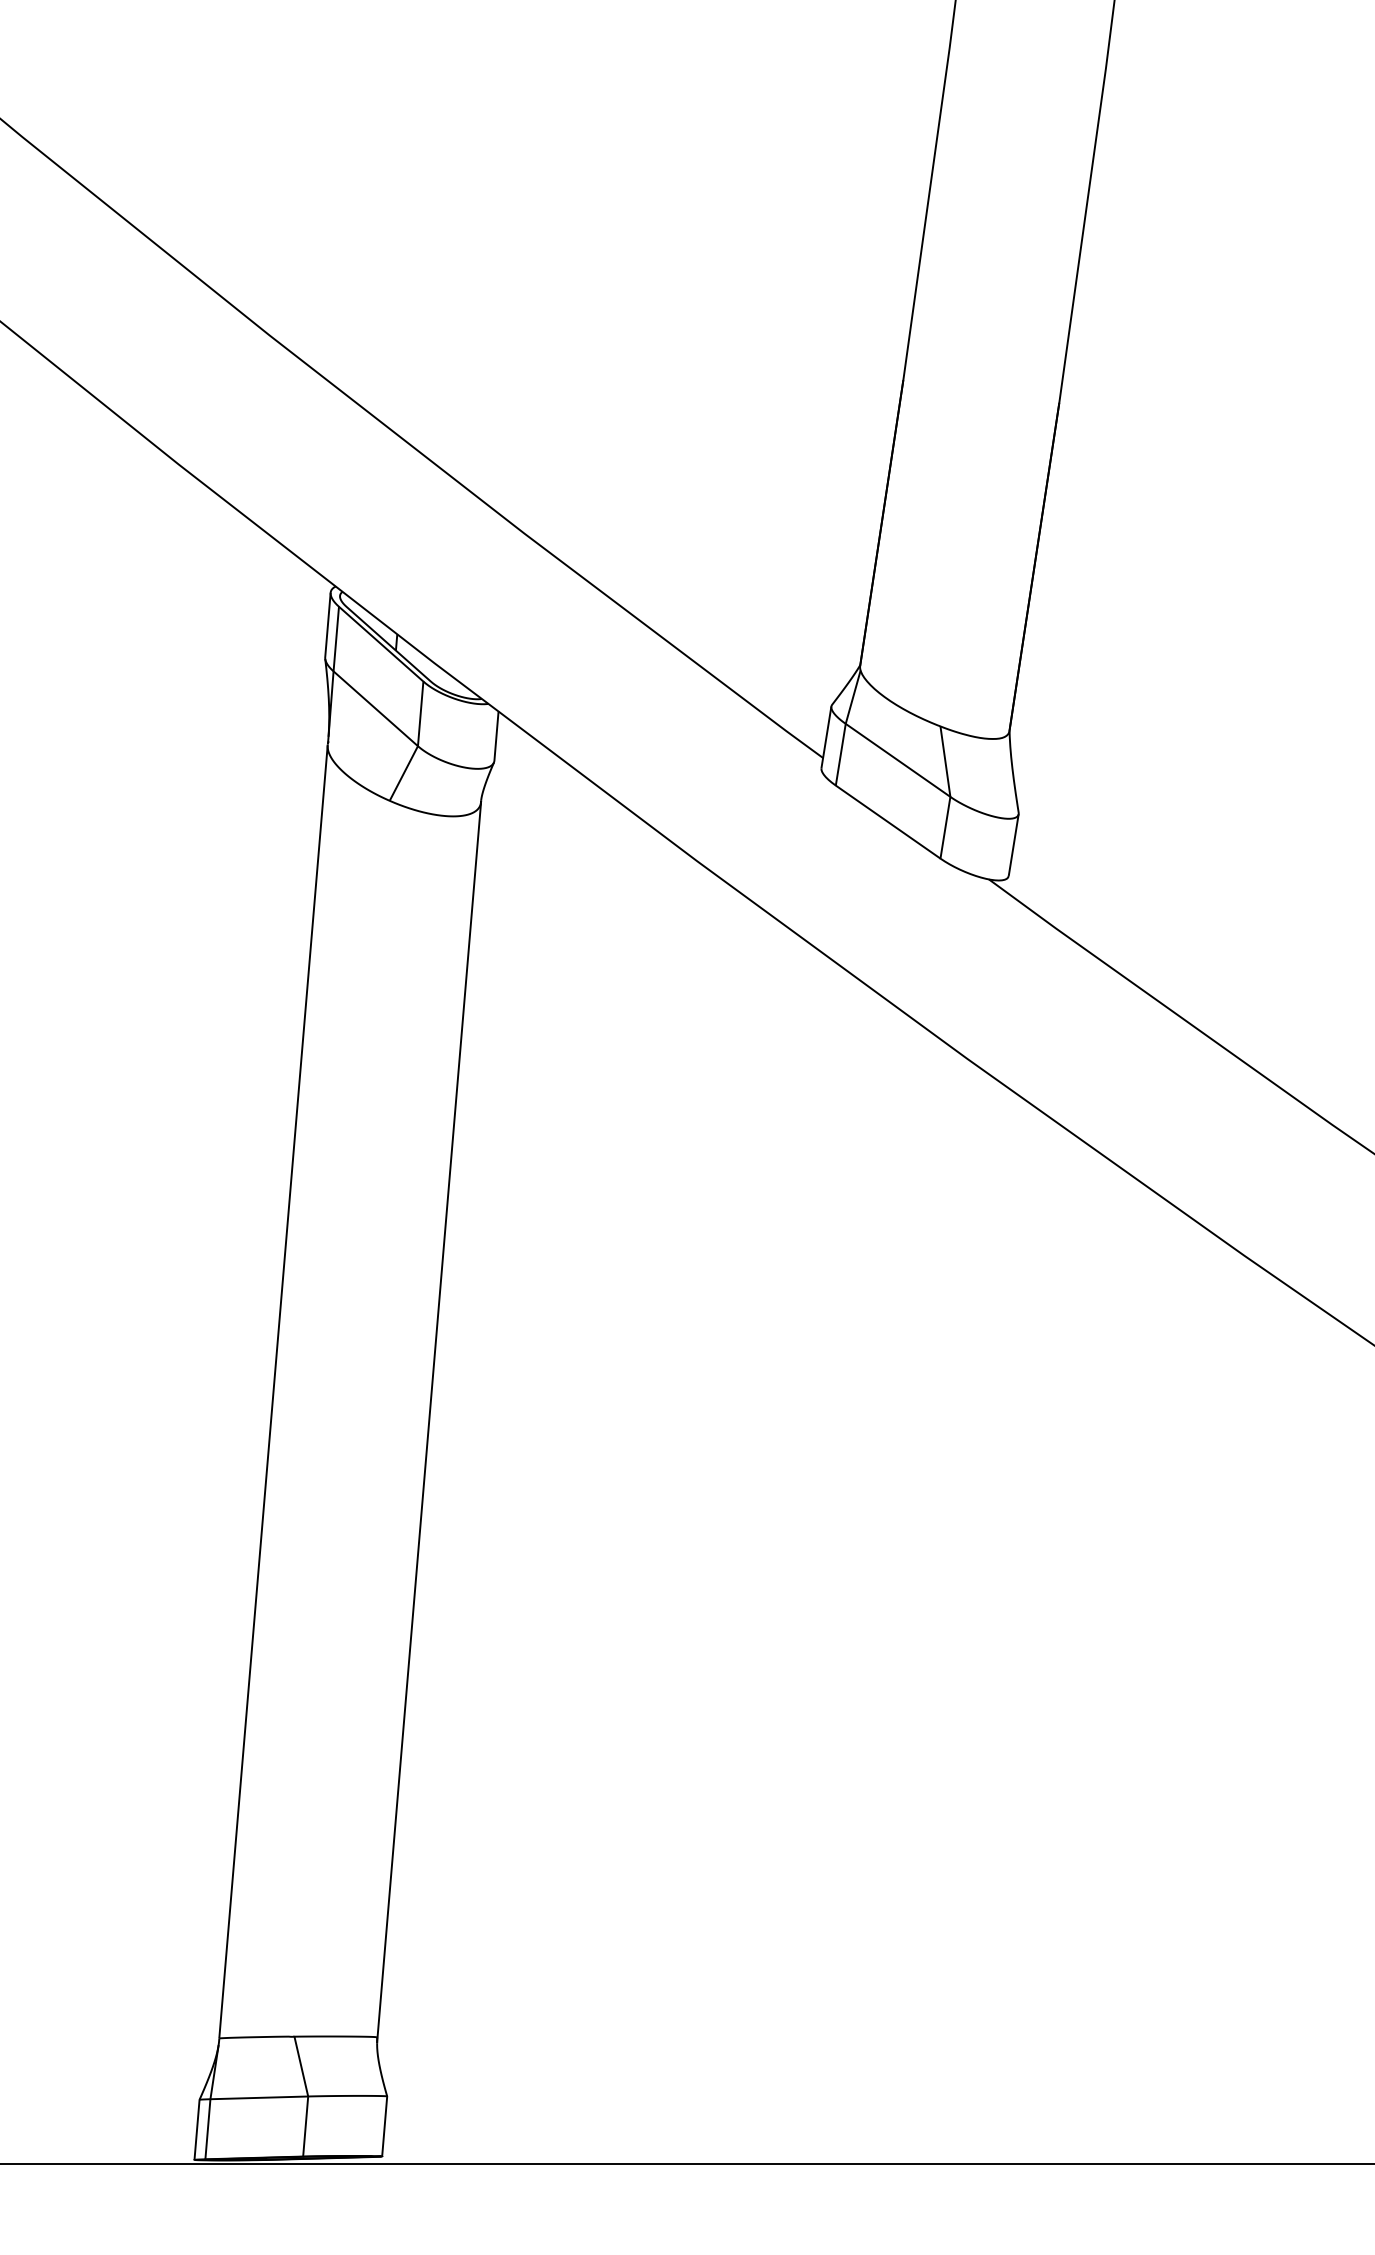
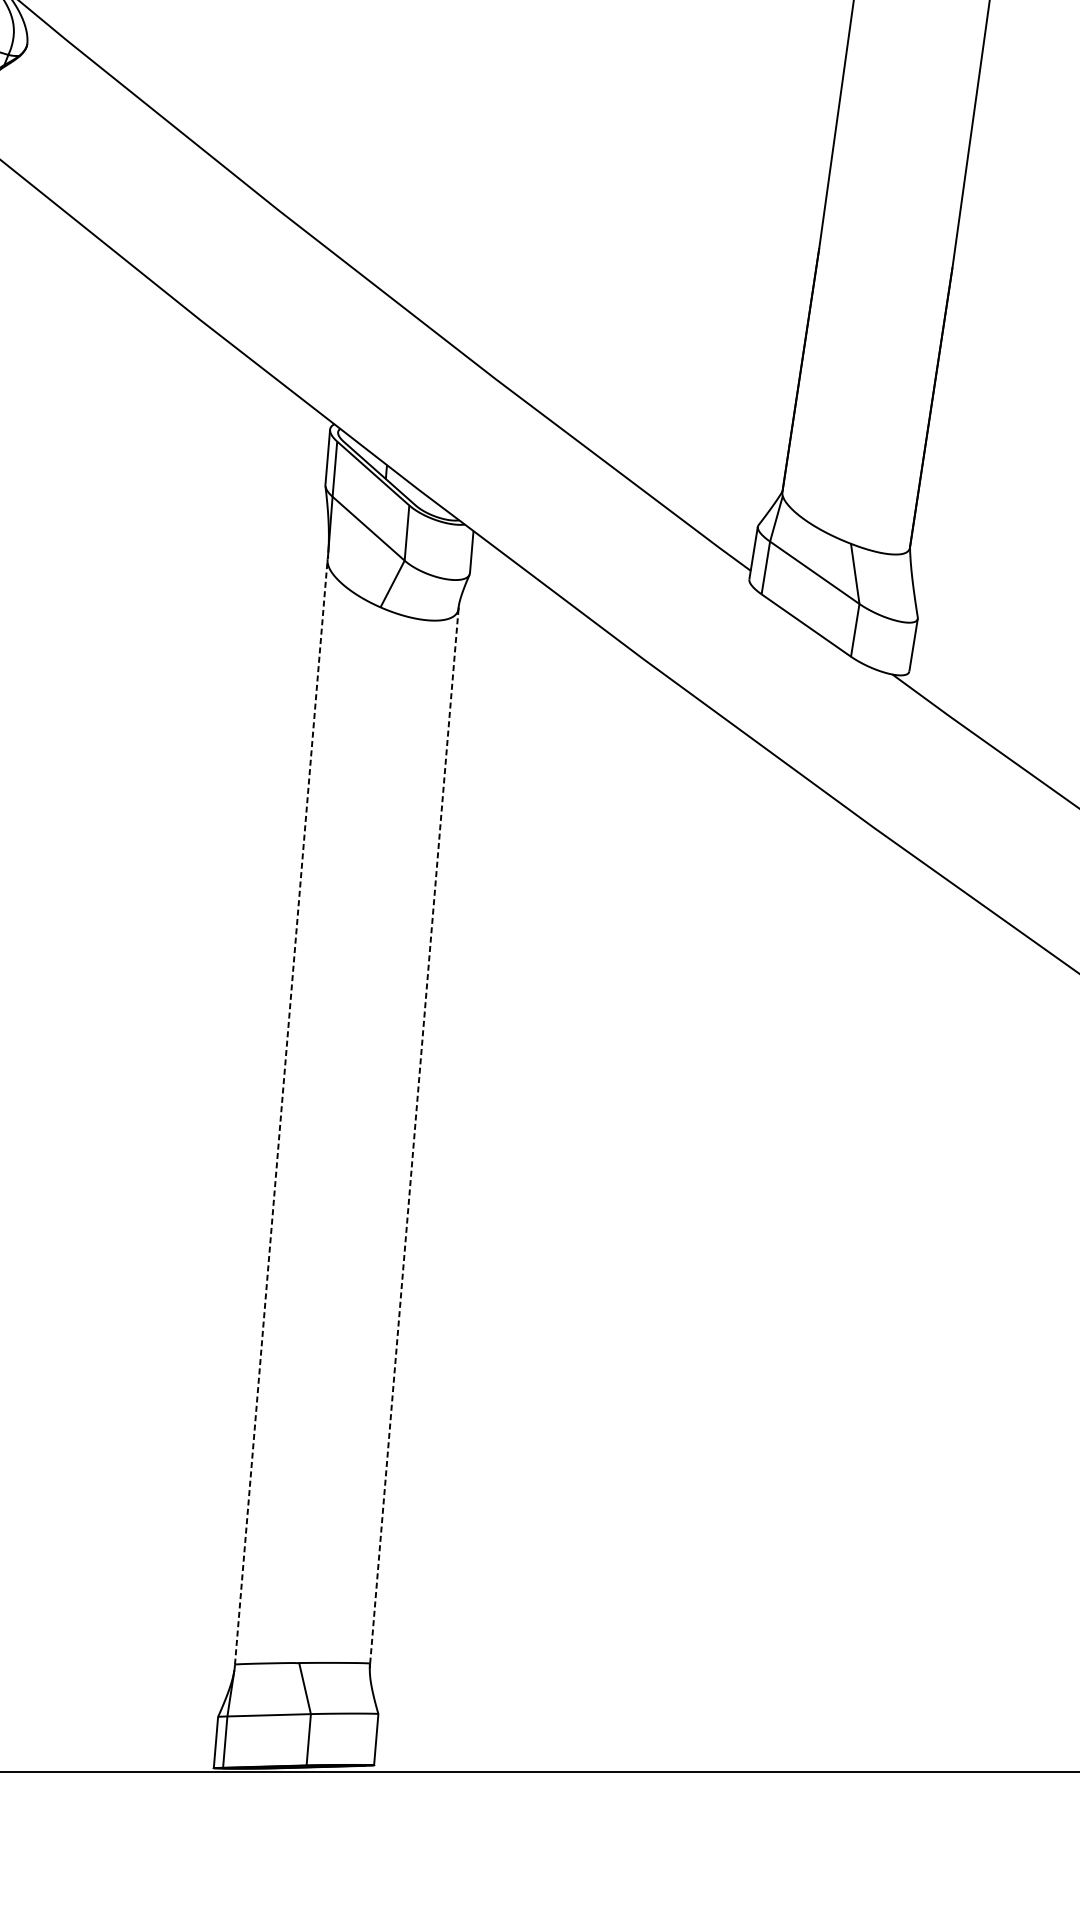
line: (273, 1391) -> (281, 1111), solid -> dashed
line: (429, 1419) -> (414, 1135), solid -> dashed

